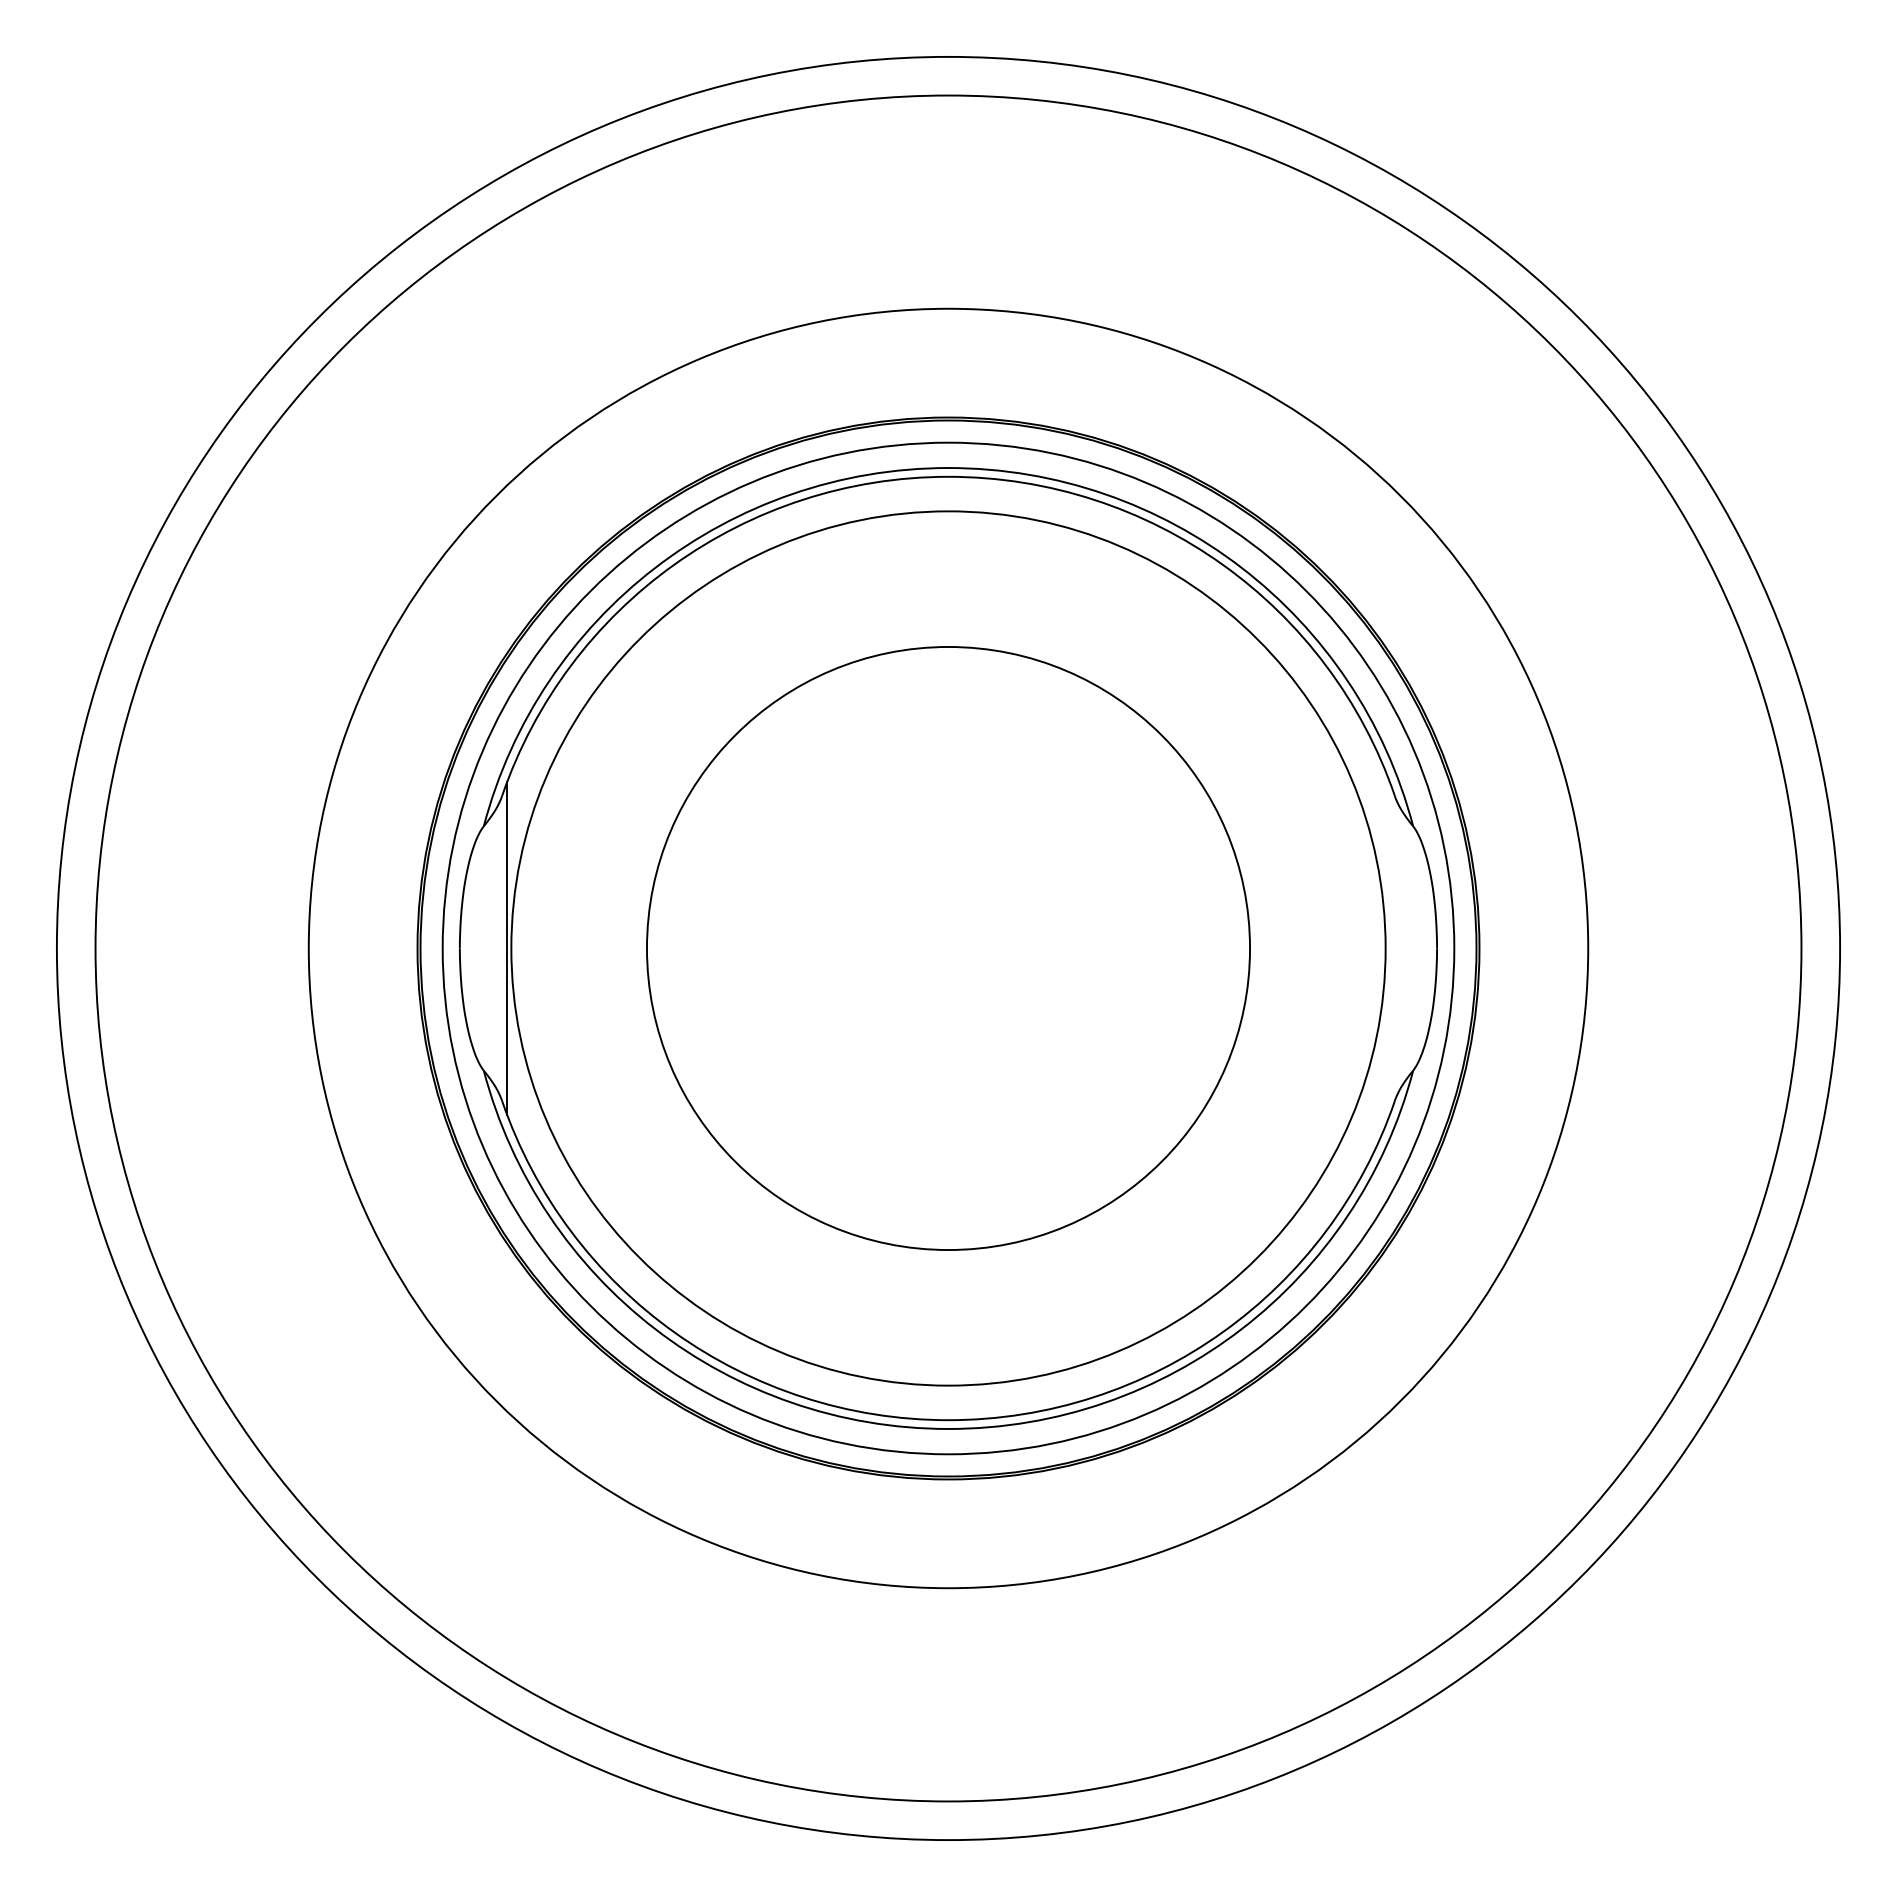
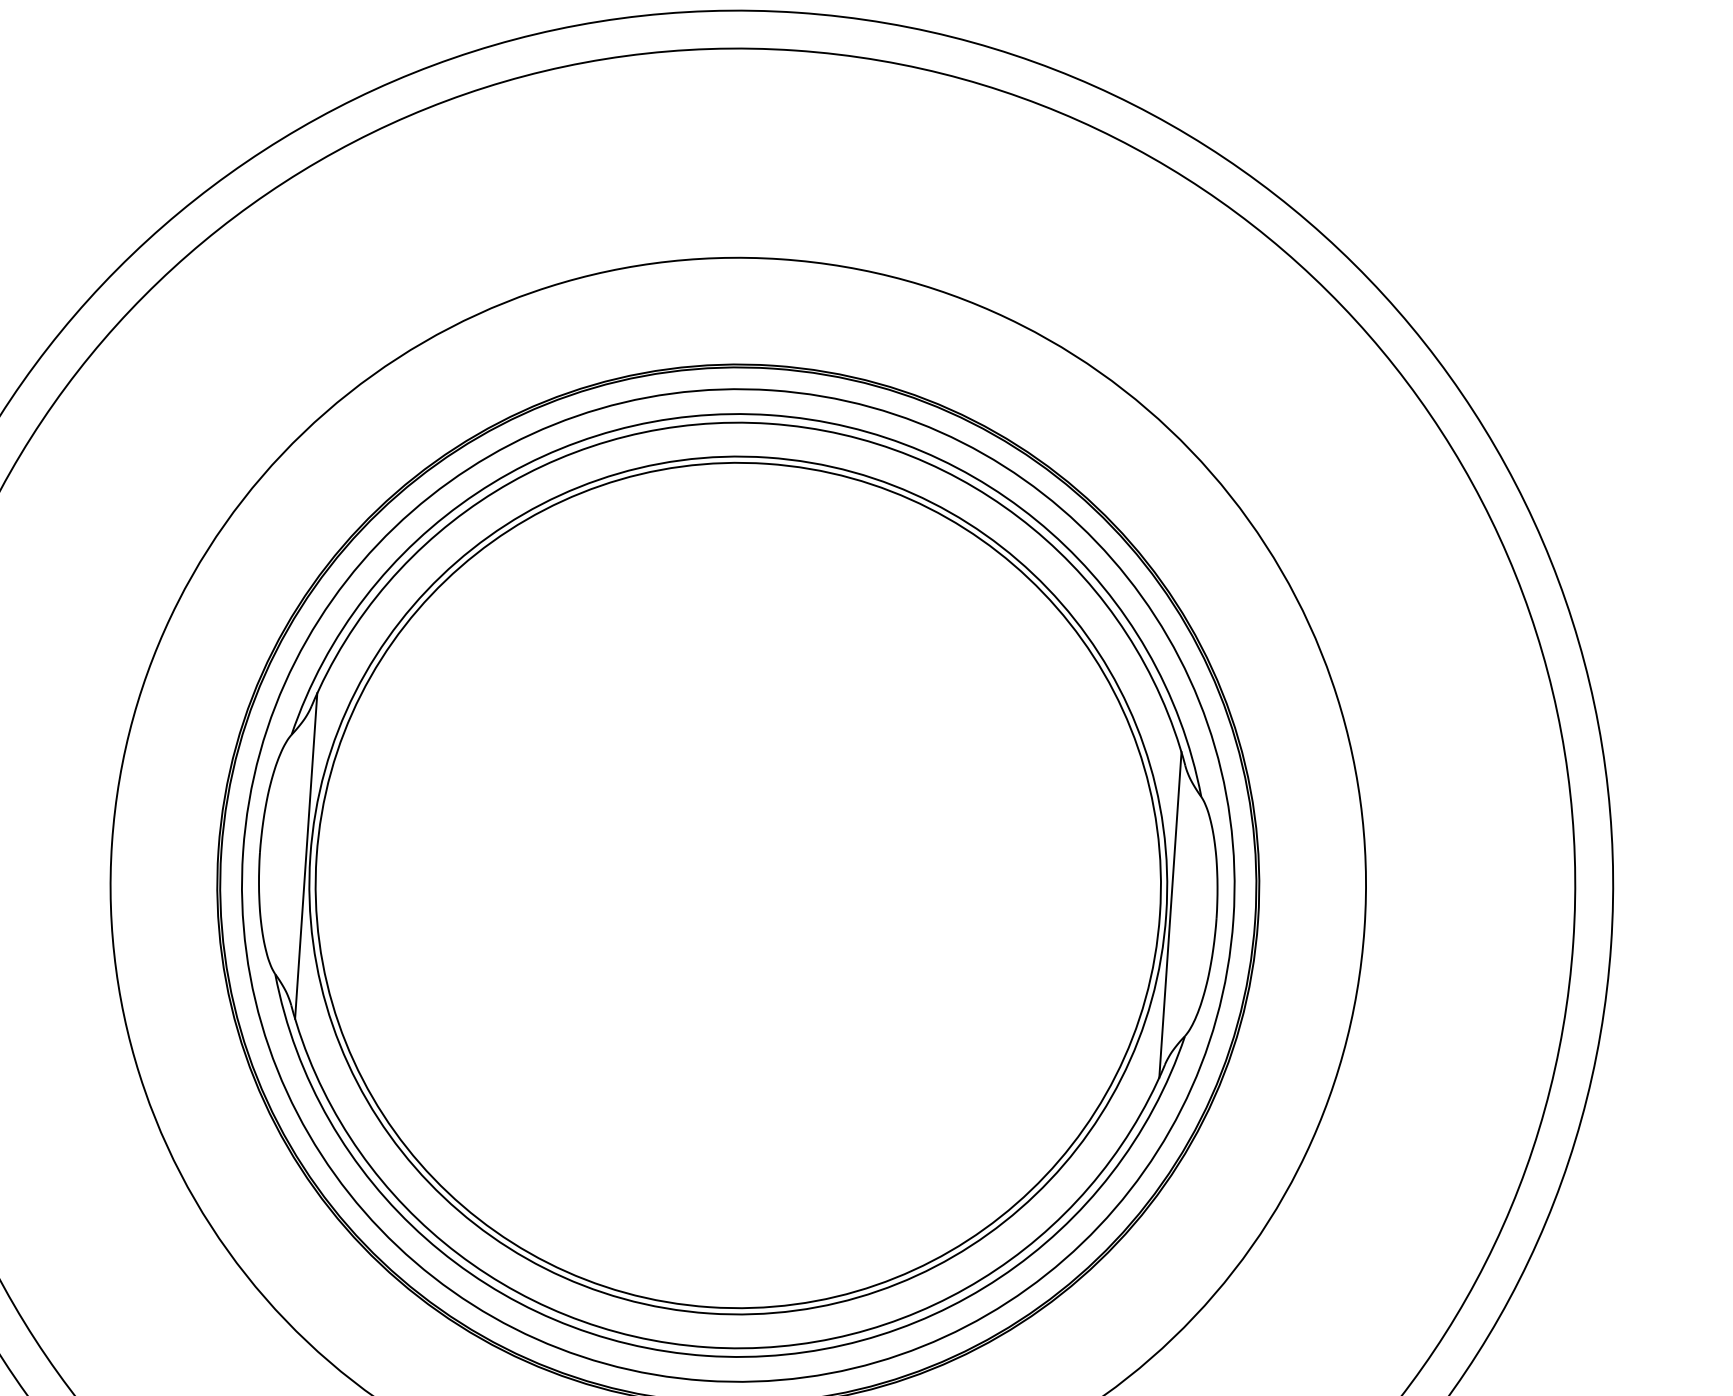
circle: (948, 948) -> (738, 885), size x1.43
line: (1389, 948) -> (1170, 914), added

